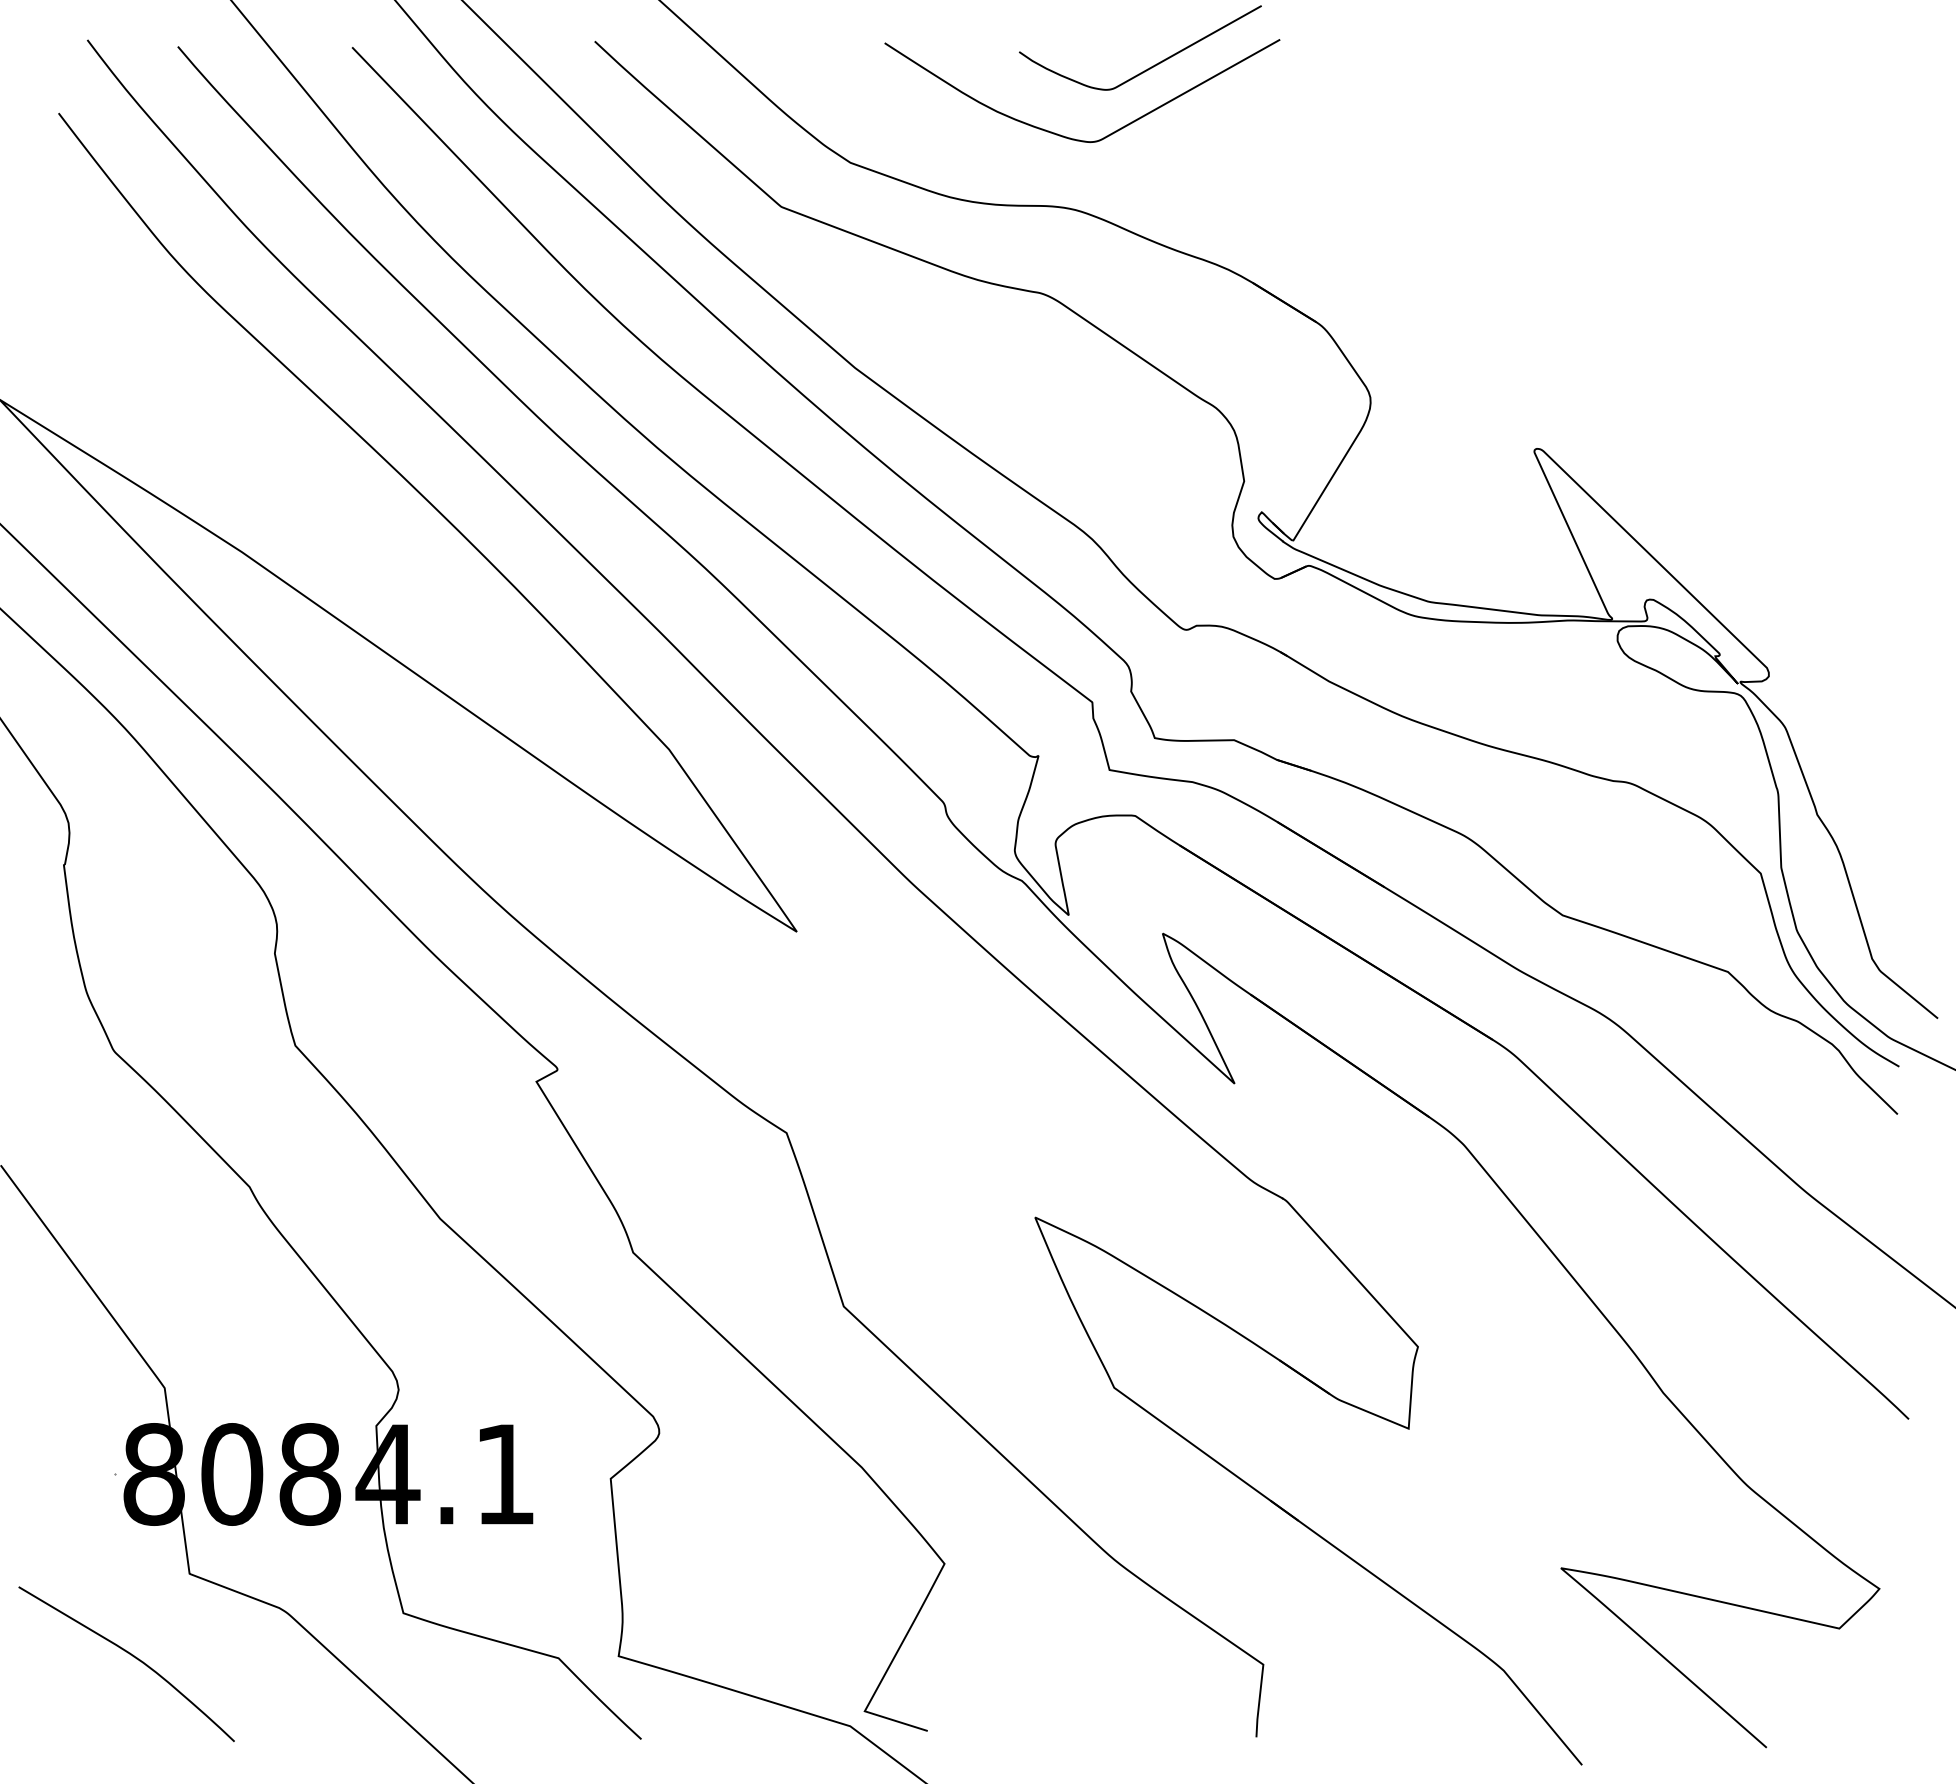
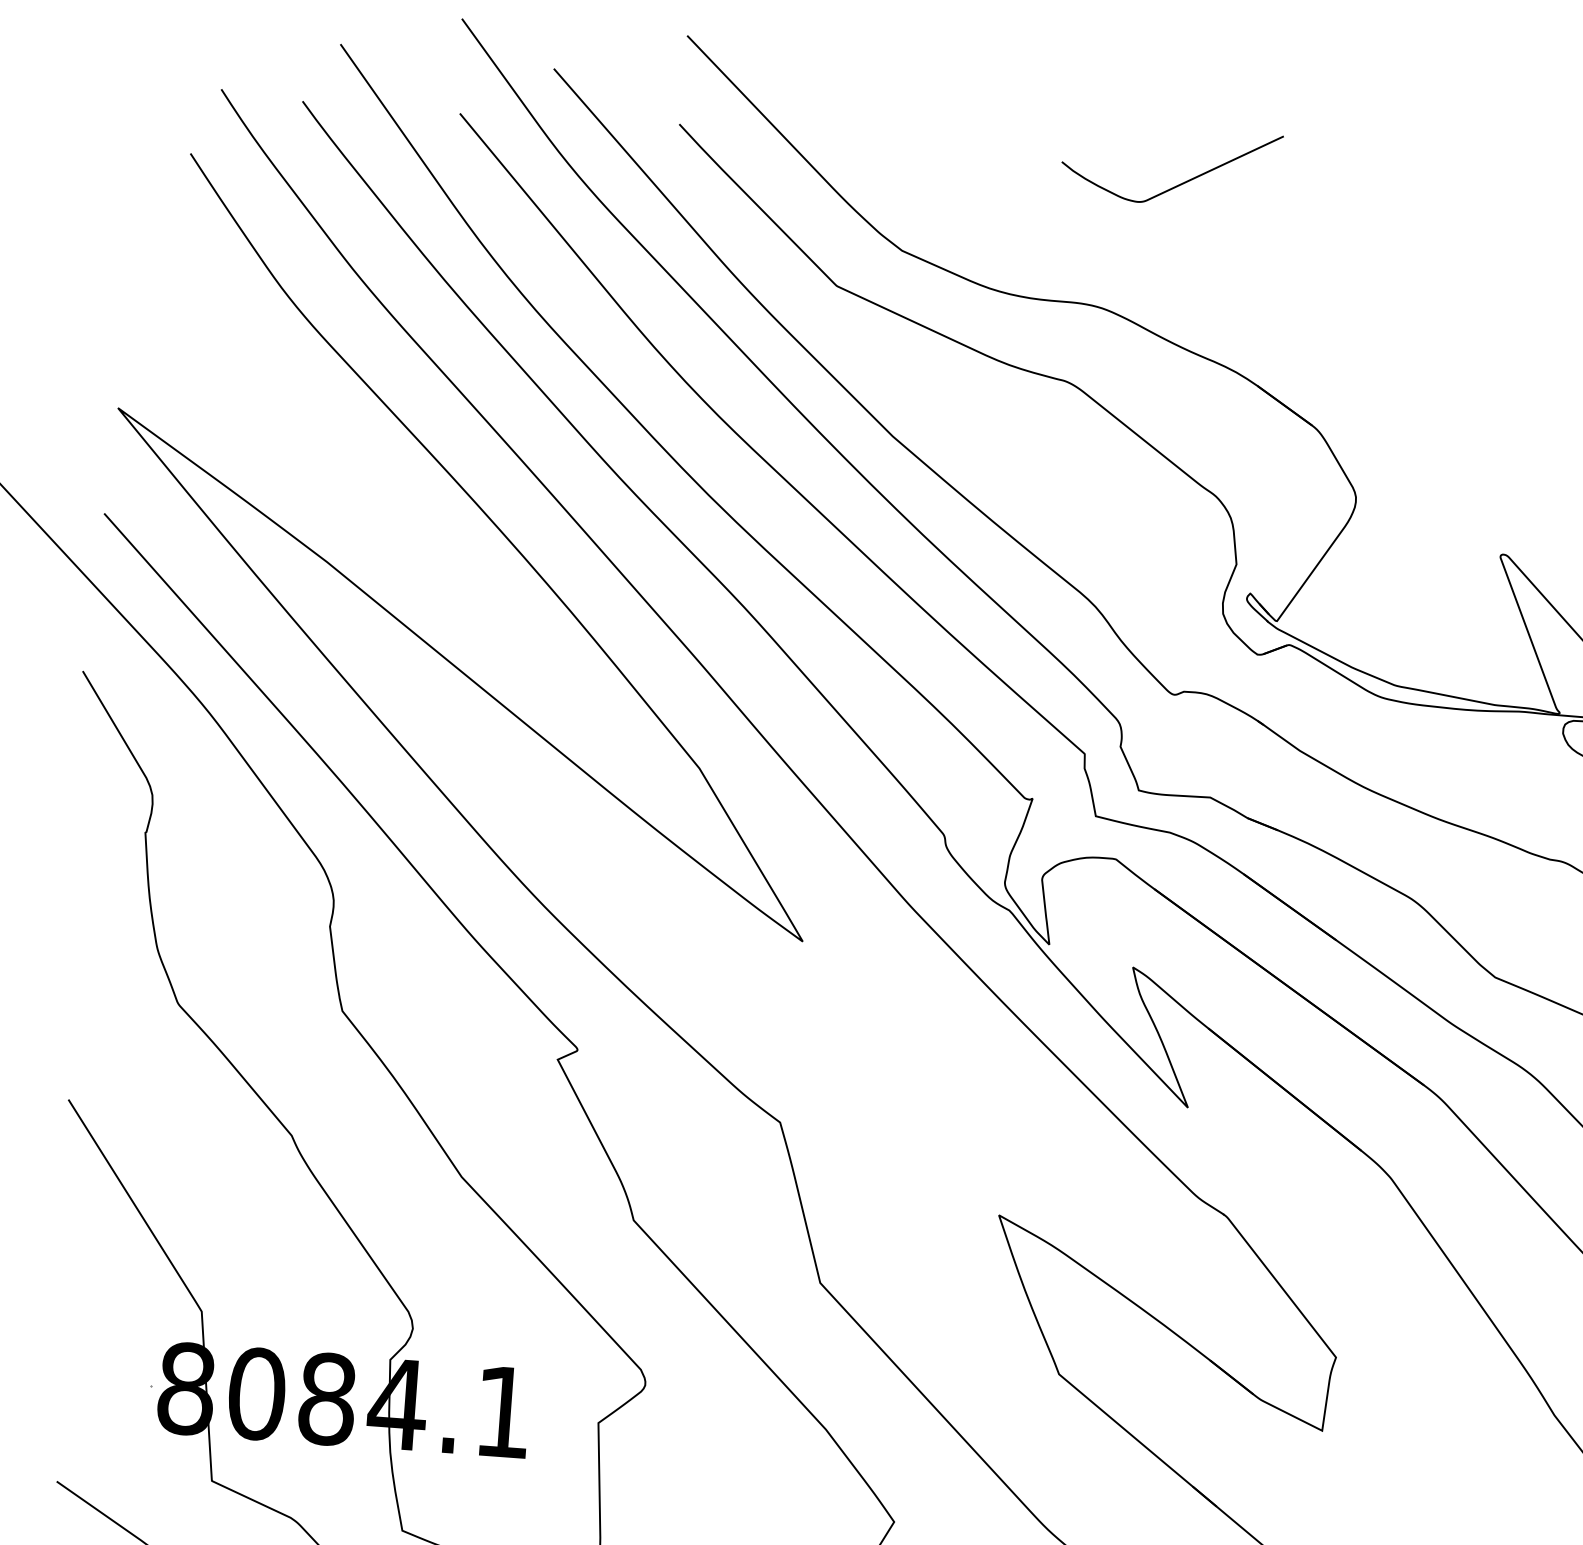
curve: (1070, 137) -> (1102, 242), removed

